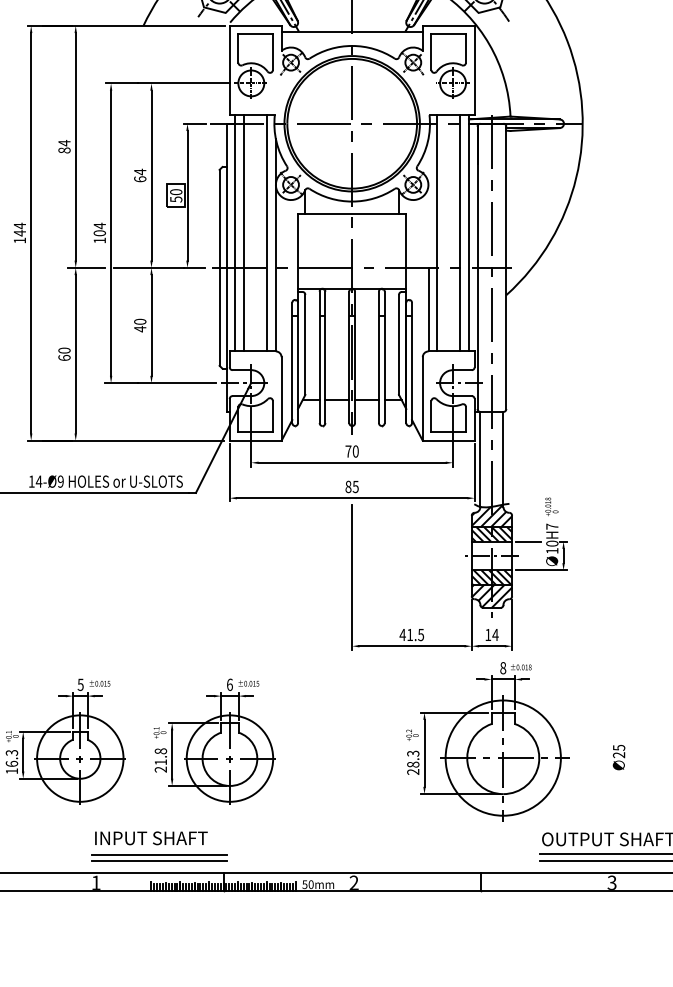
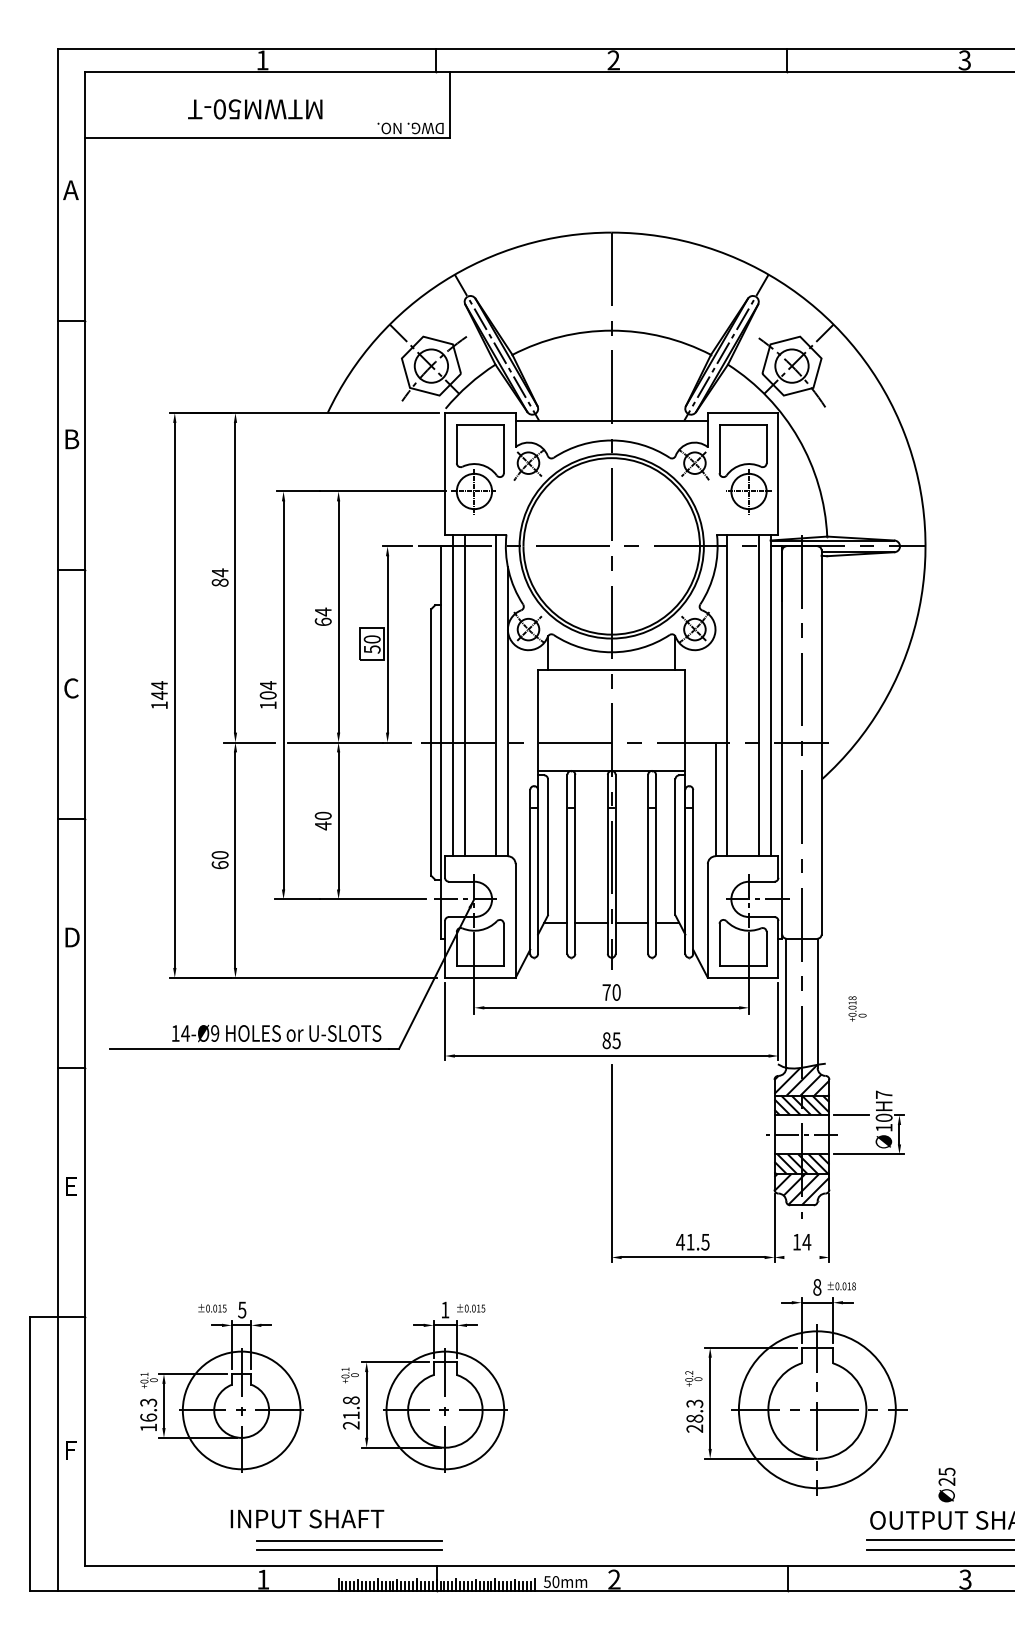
text: (551, 506) -> (857, 1008), moved
line: (491, 646) -> (801, 1257), removed
text: (100, 683) -> (212, 1308), moved
text: (230, 684) -> (445, 1309), 6 -> 1
text: (618, 757) -> (946, 1484), moved
text: (151, 837) -> (307, 1518), moved

